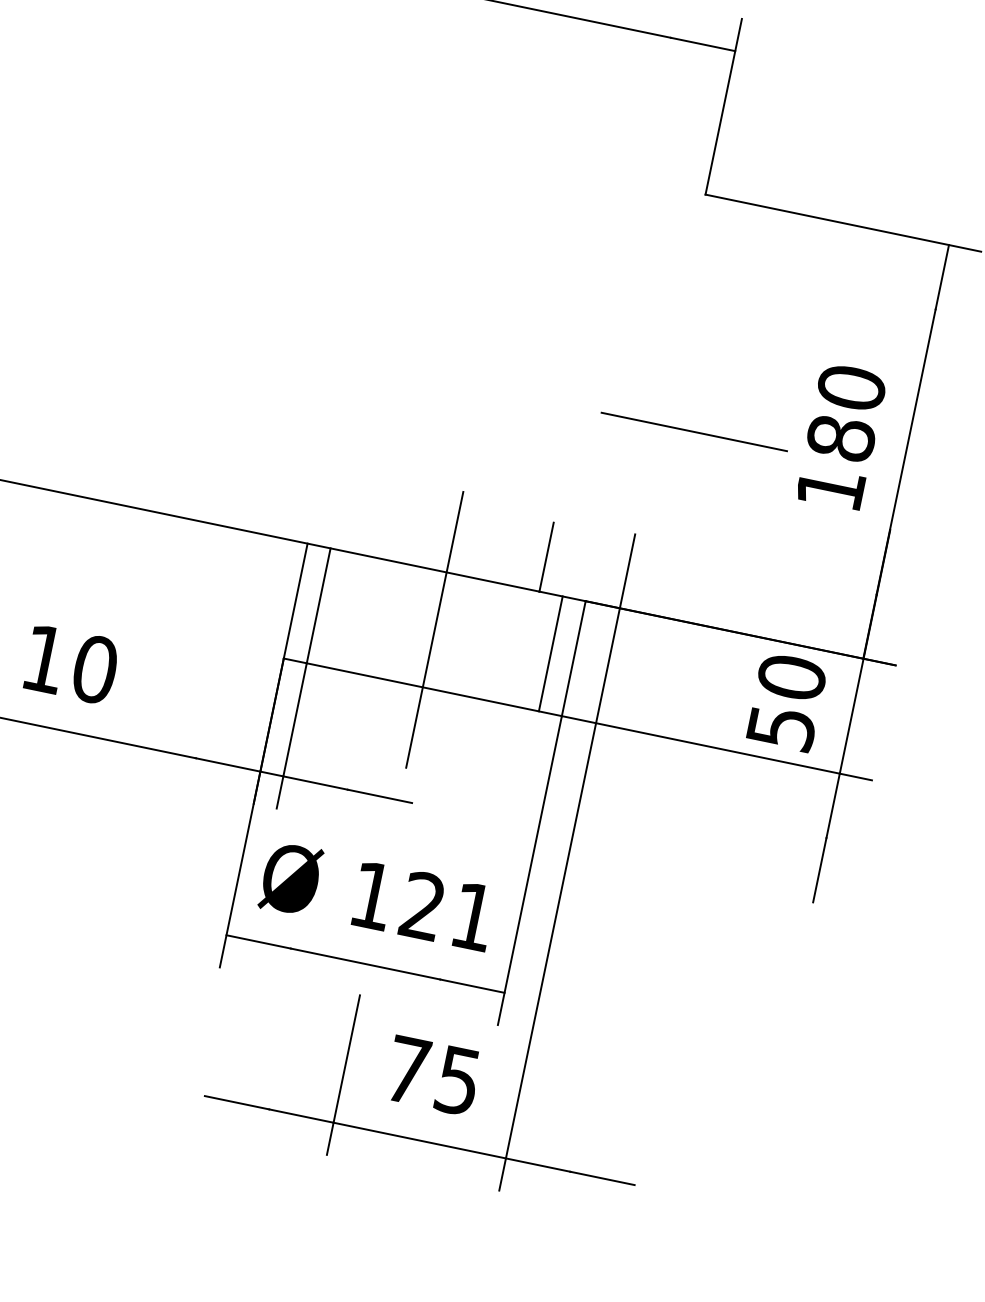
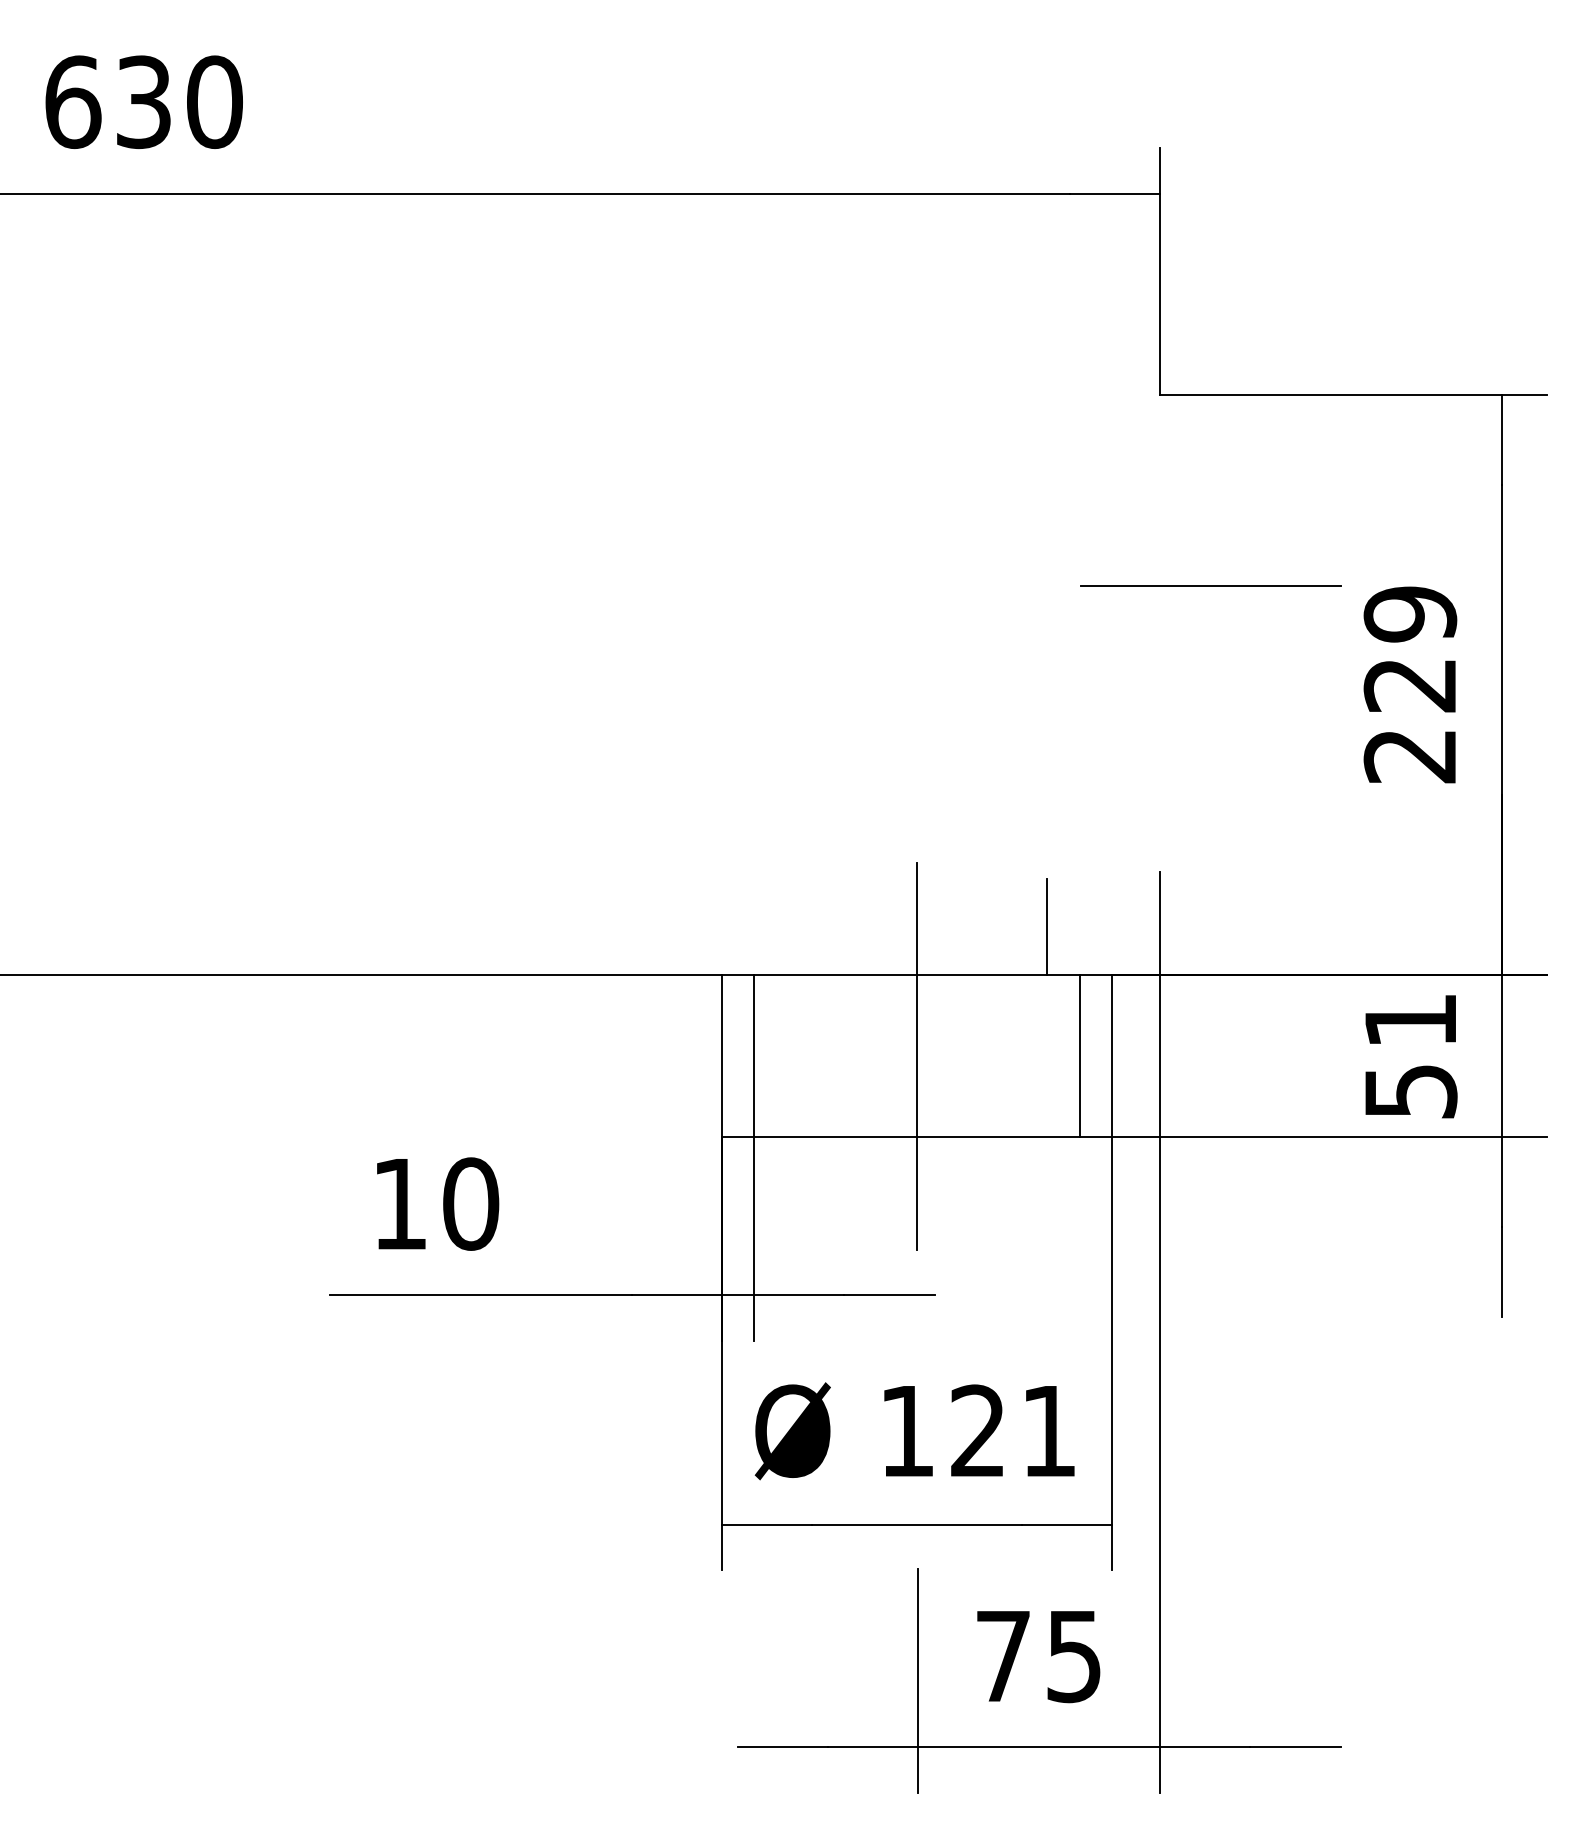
line: (694, 431) -> (1210, 585), moved
text: (841, 437) -> (1410, 684), 180 -> 229
text: (791, 677) -> (1410, 1020), 50 -> 51

